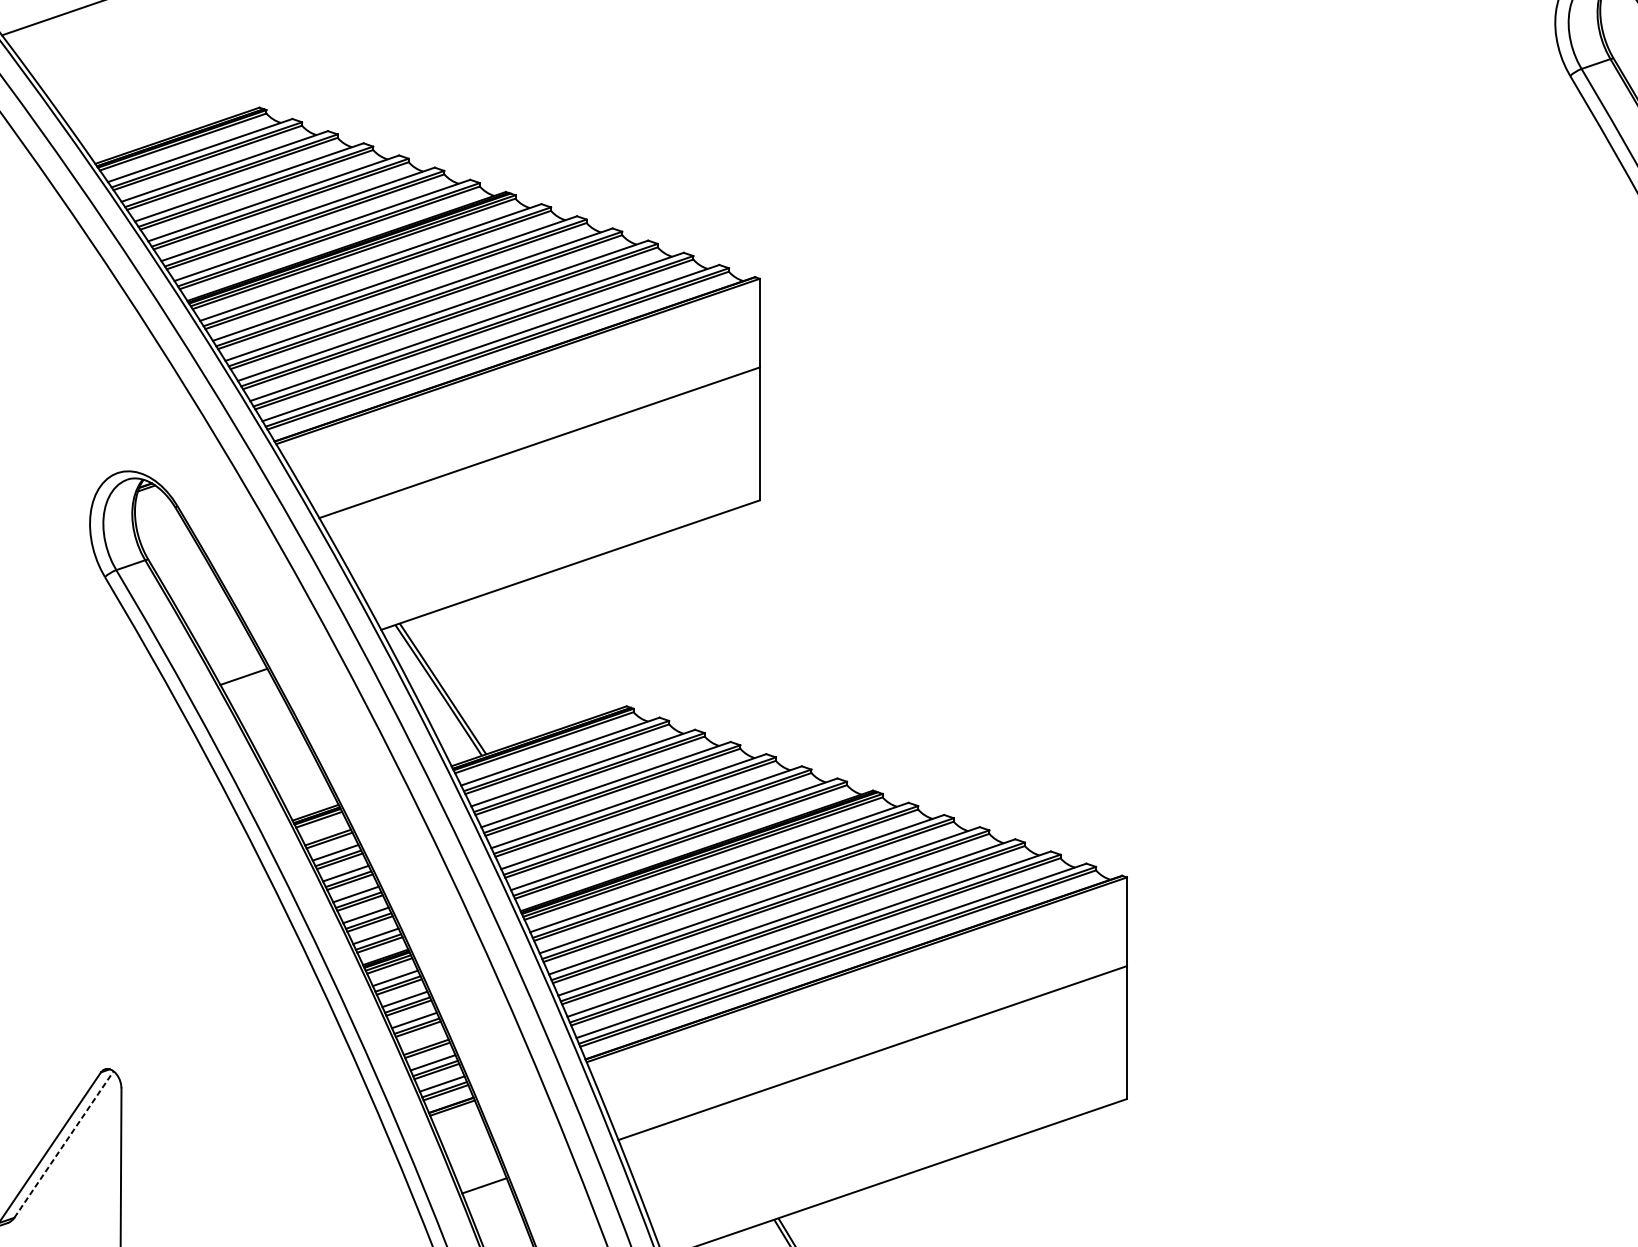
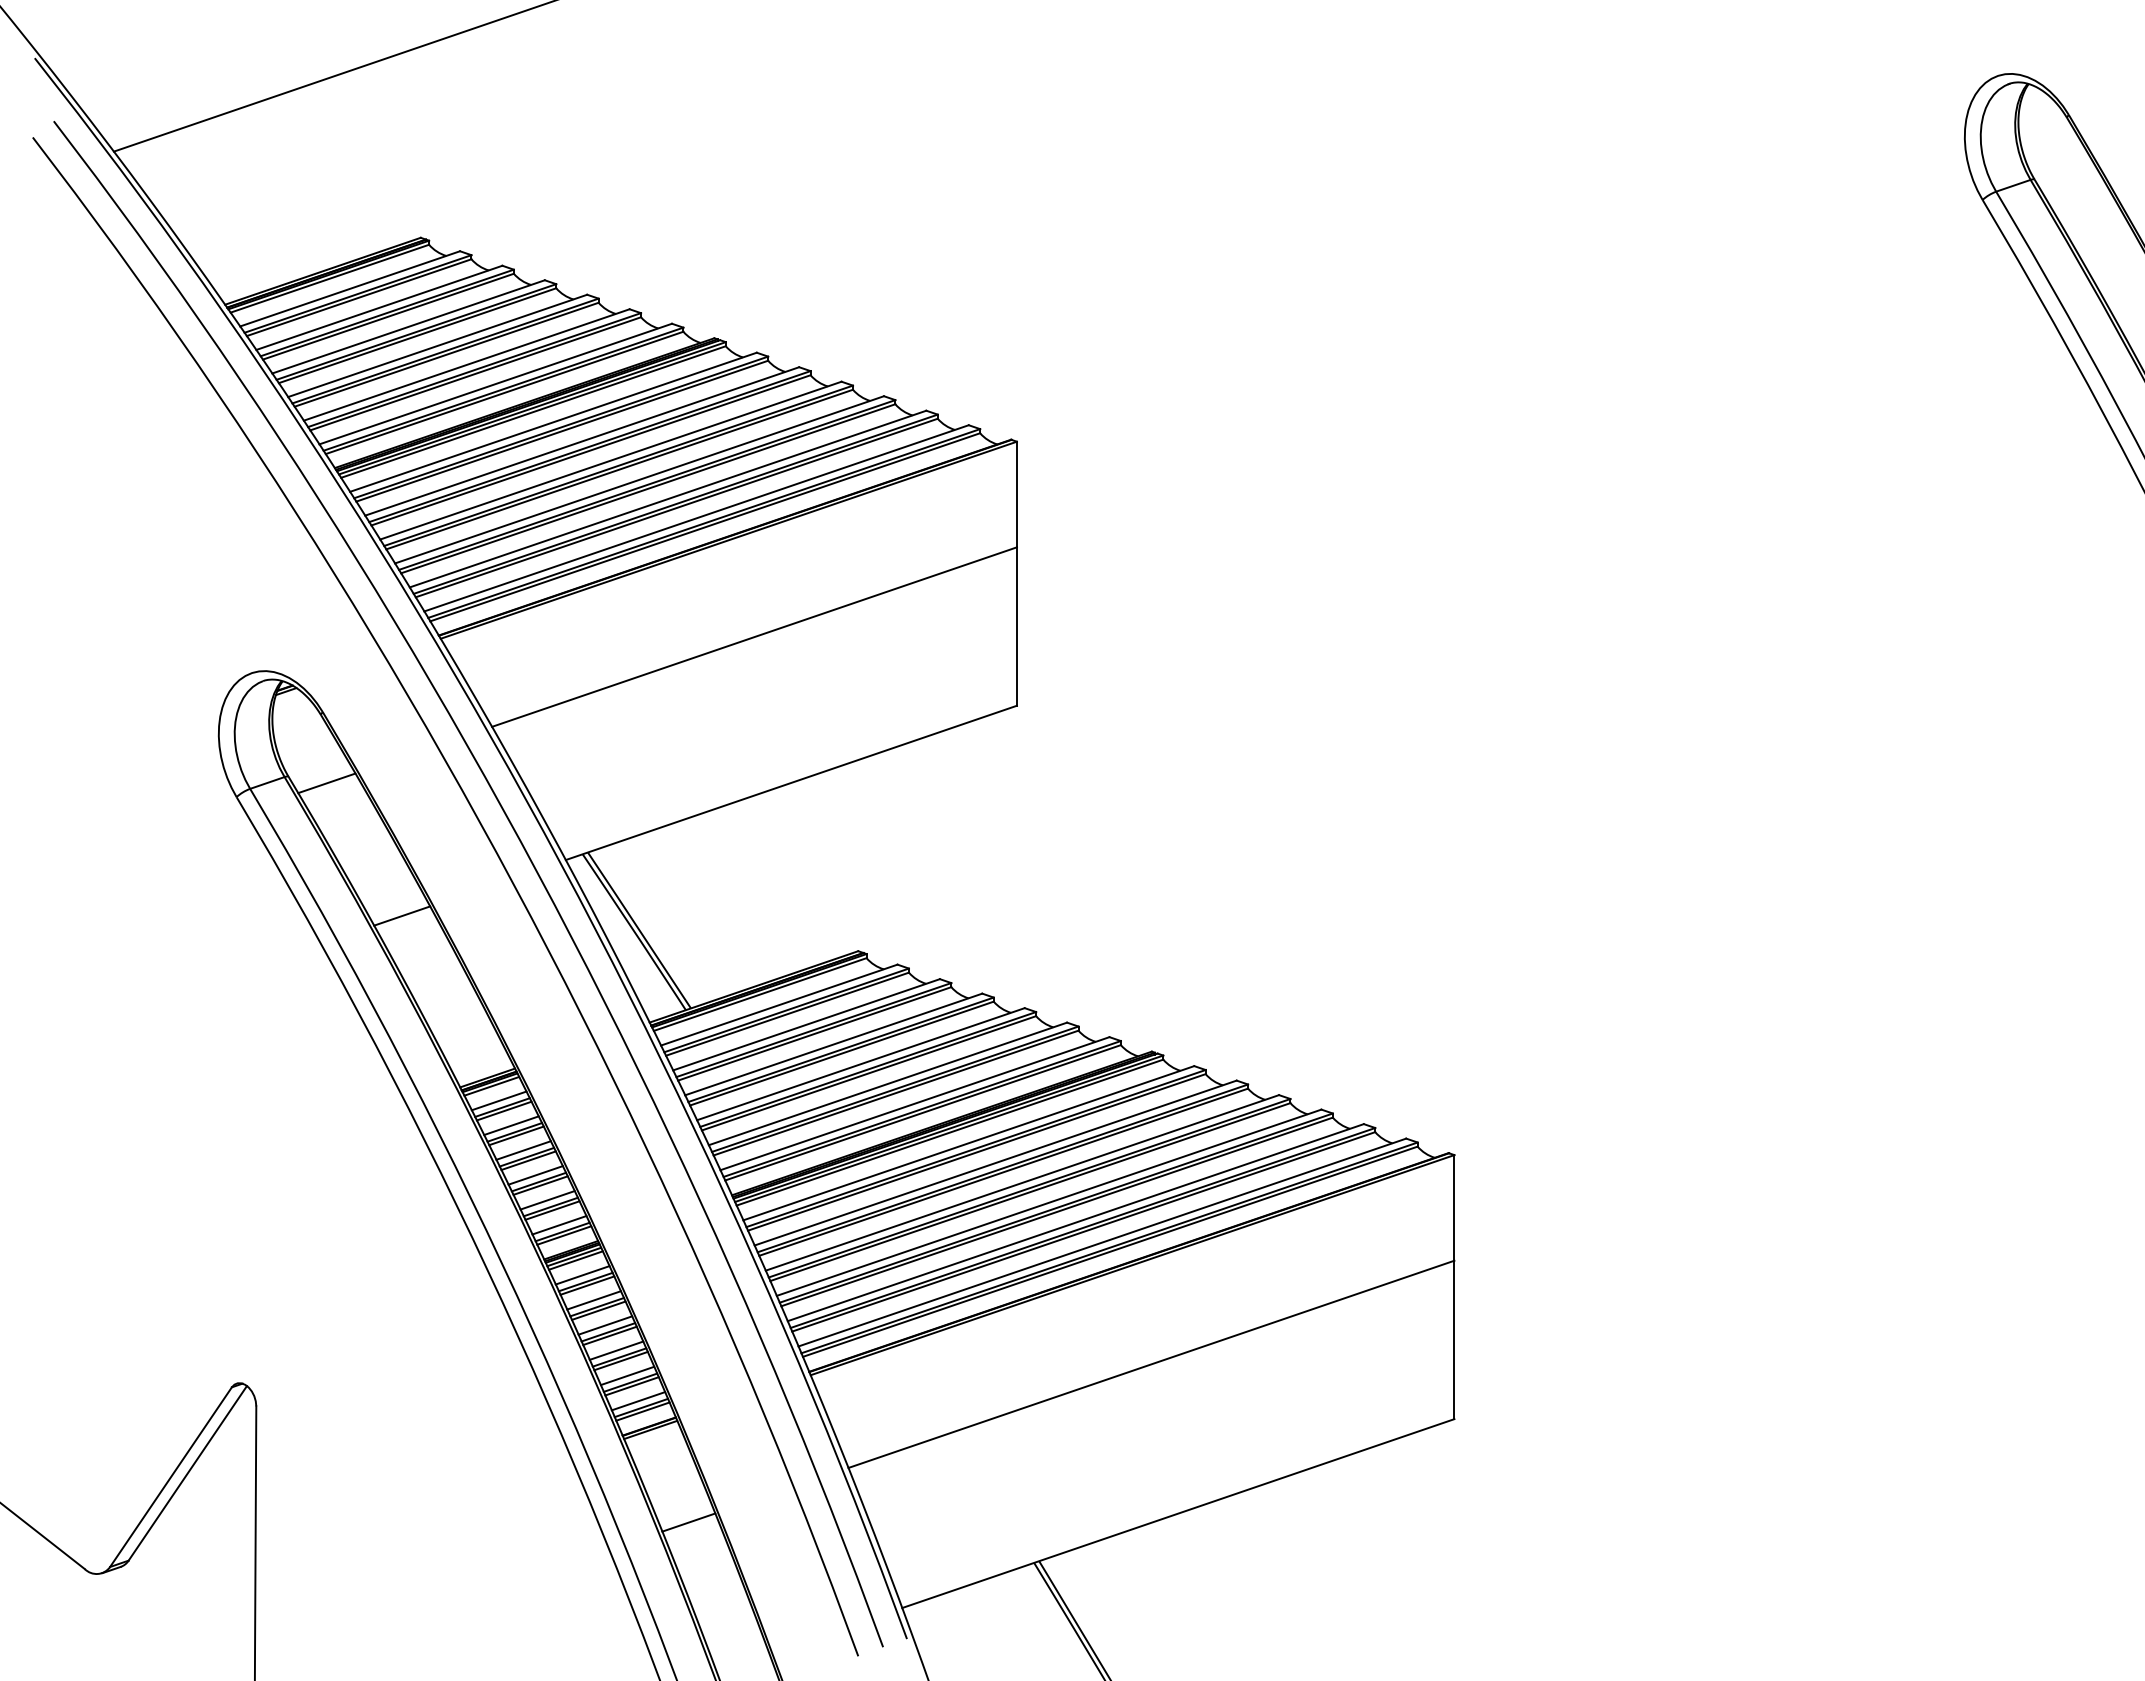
line: (180, 565) -> (326, 783), added
line: (324, 831) -> (498, 1100), added
line: (423, 1041) -> (616, 1350), added
line: (64, 1143) -> (188, 1472), dashed -> solid

